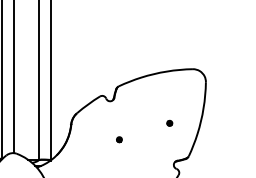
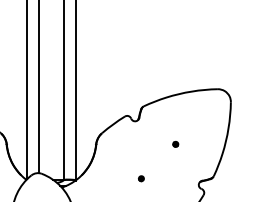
part: (169, 123) -> (175, 144), moved
part: (119, 139) -> (141, 178), moved

